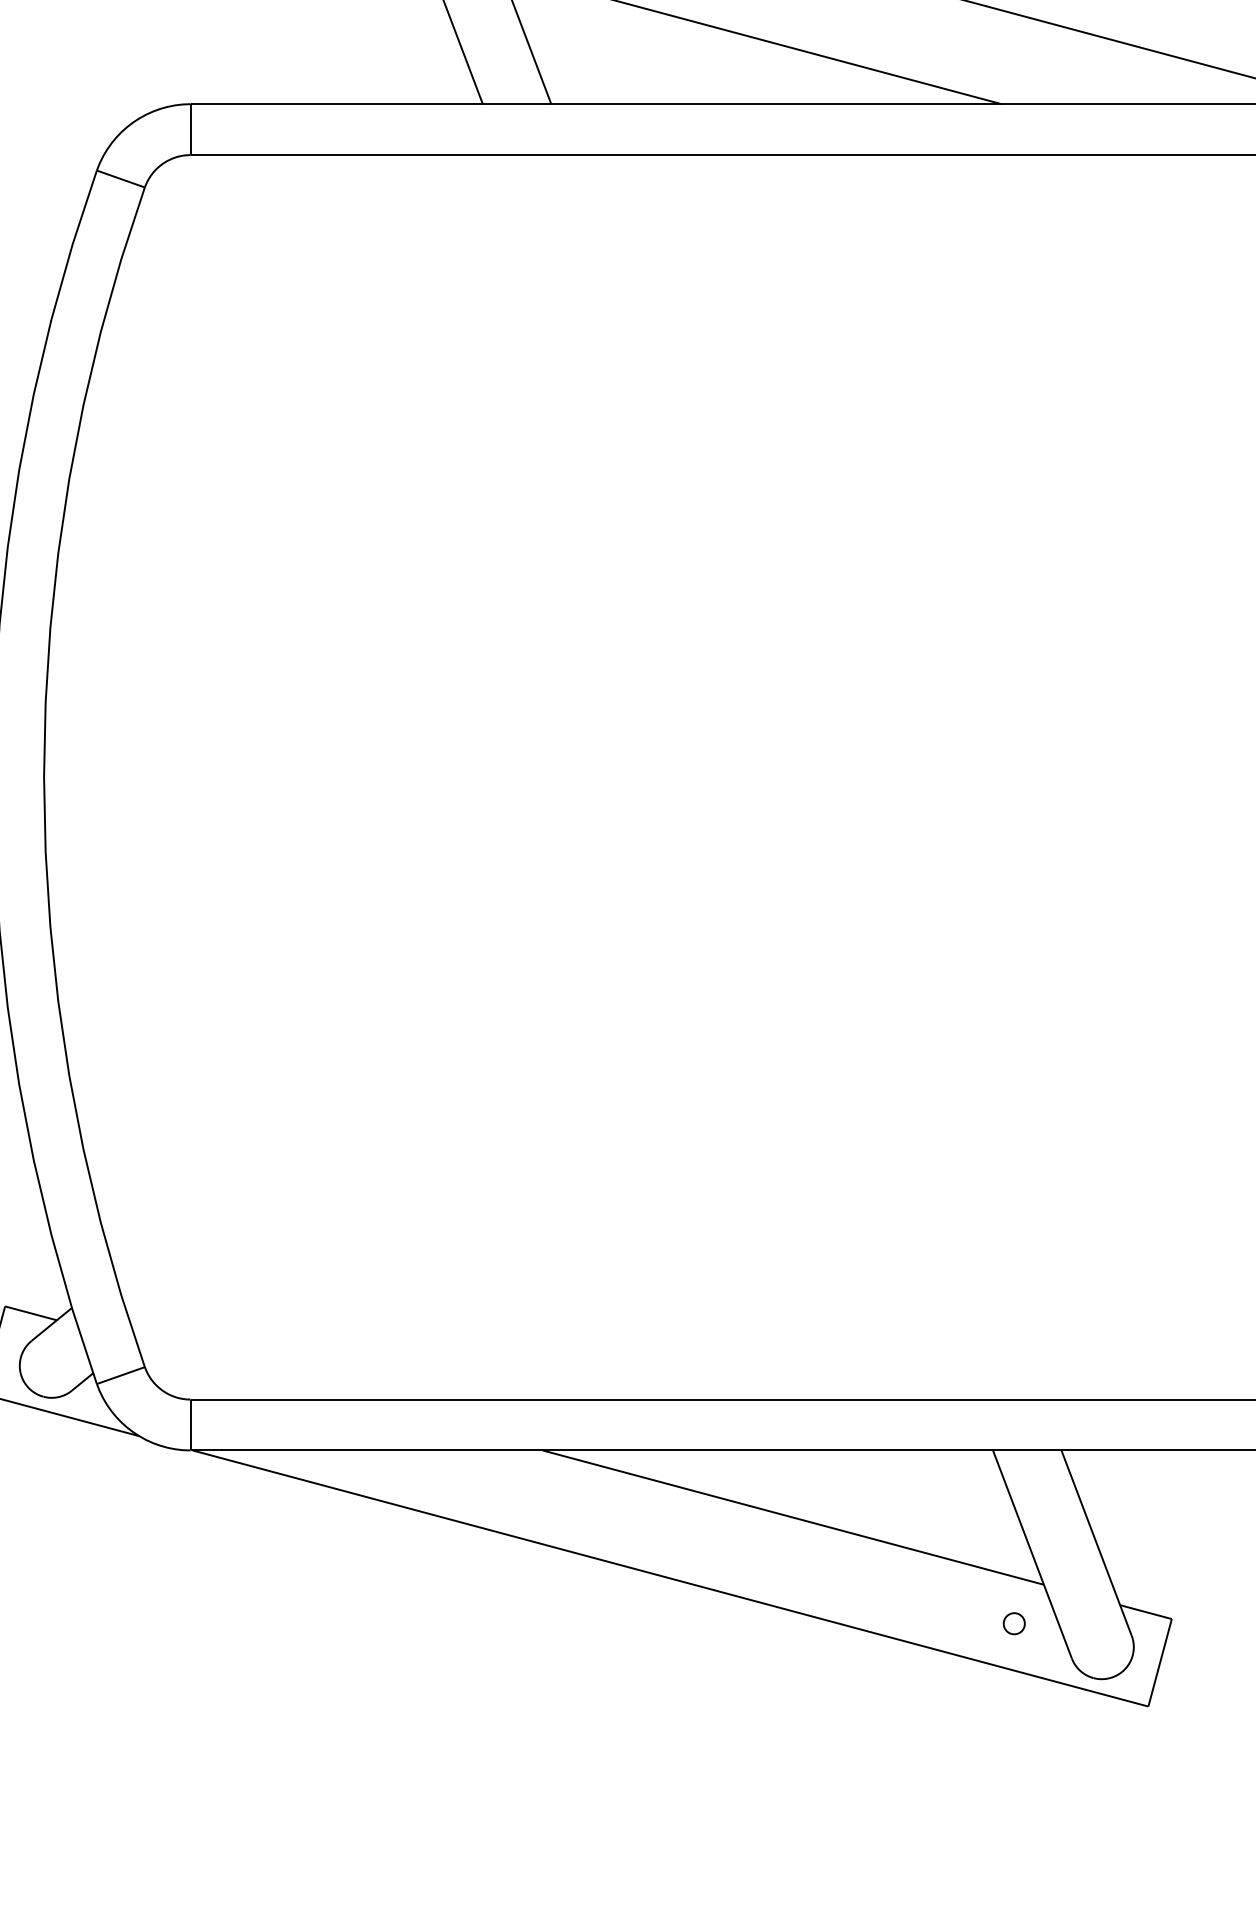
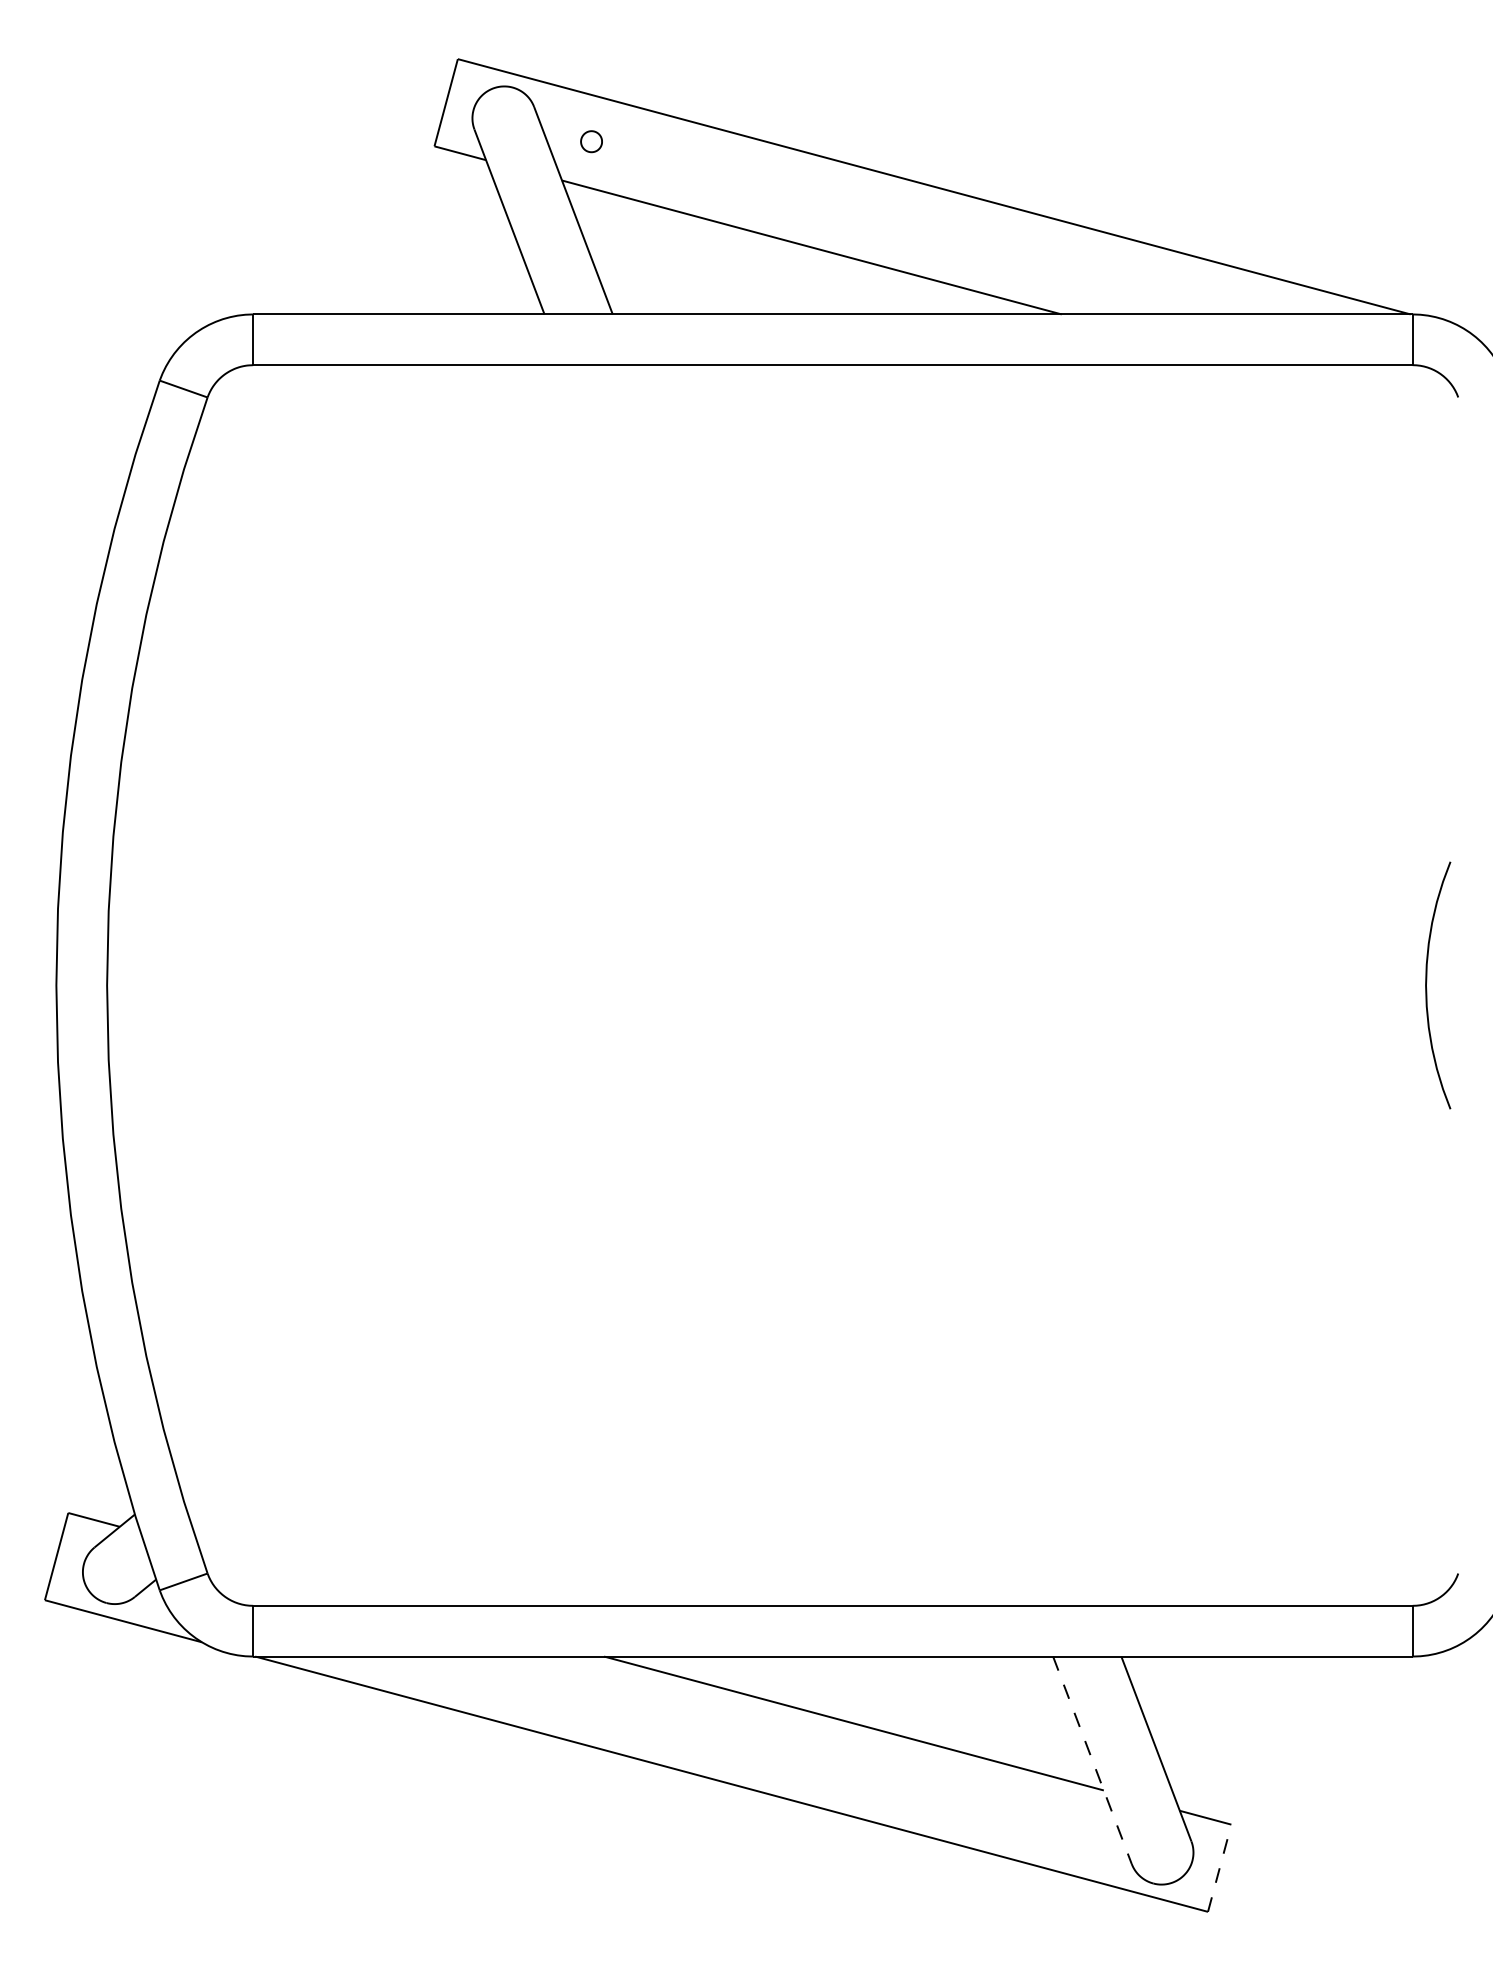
line: (1032, 1554) -> (1092, 1760), solid -> dashed
part: (1013, 1622) -> (1073, 1828), removed
line: (1159, 1662) -> (1219, 1867), solid -> dashed

